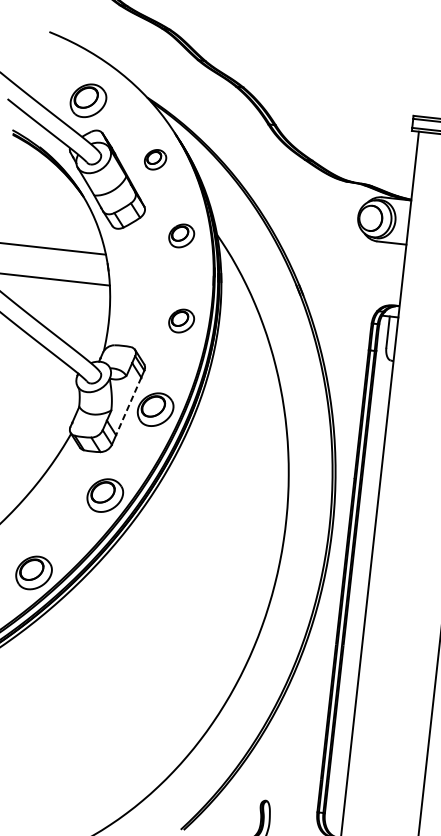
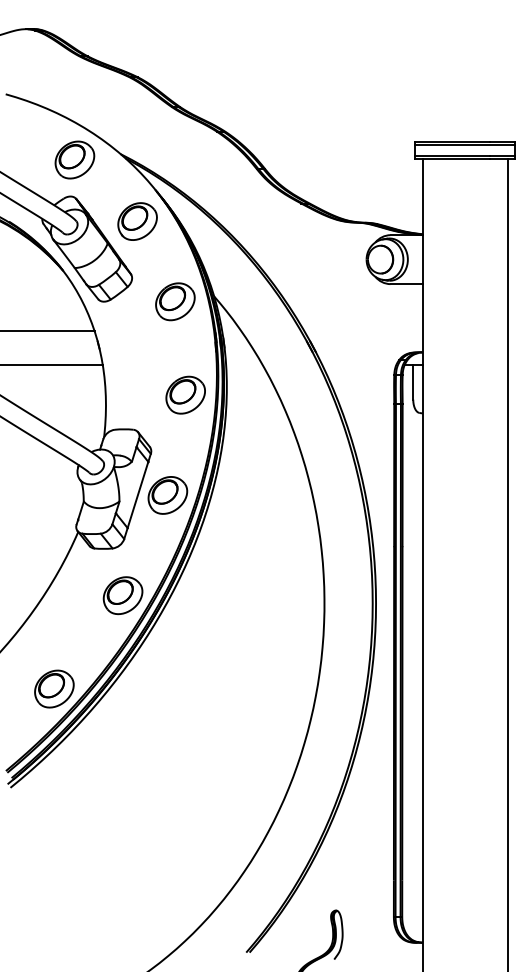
part: (88, 100) -> (74, 159), moved
part: (155, 159) -> (137, 221), size x1.67
part: (181, 235) -> (175, 301), size x1.43
part: (181, 320) -> (185, 394), size x1.43
line: (129, 406) -> (138, 494), dashed -> solid

